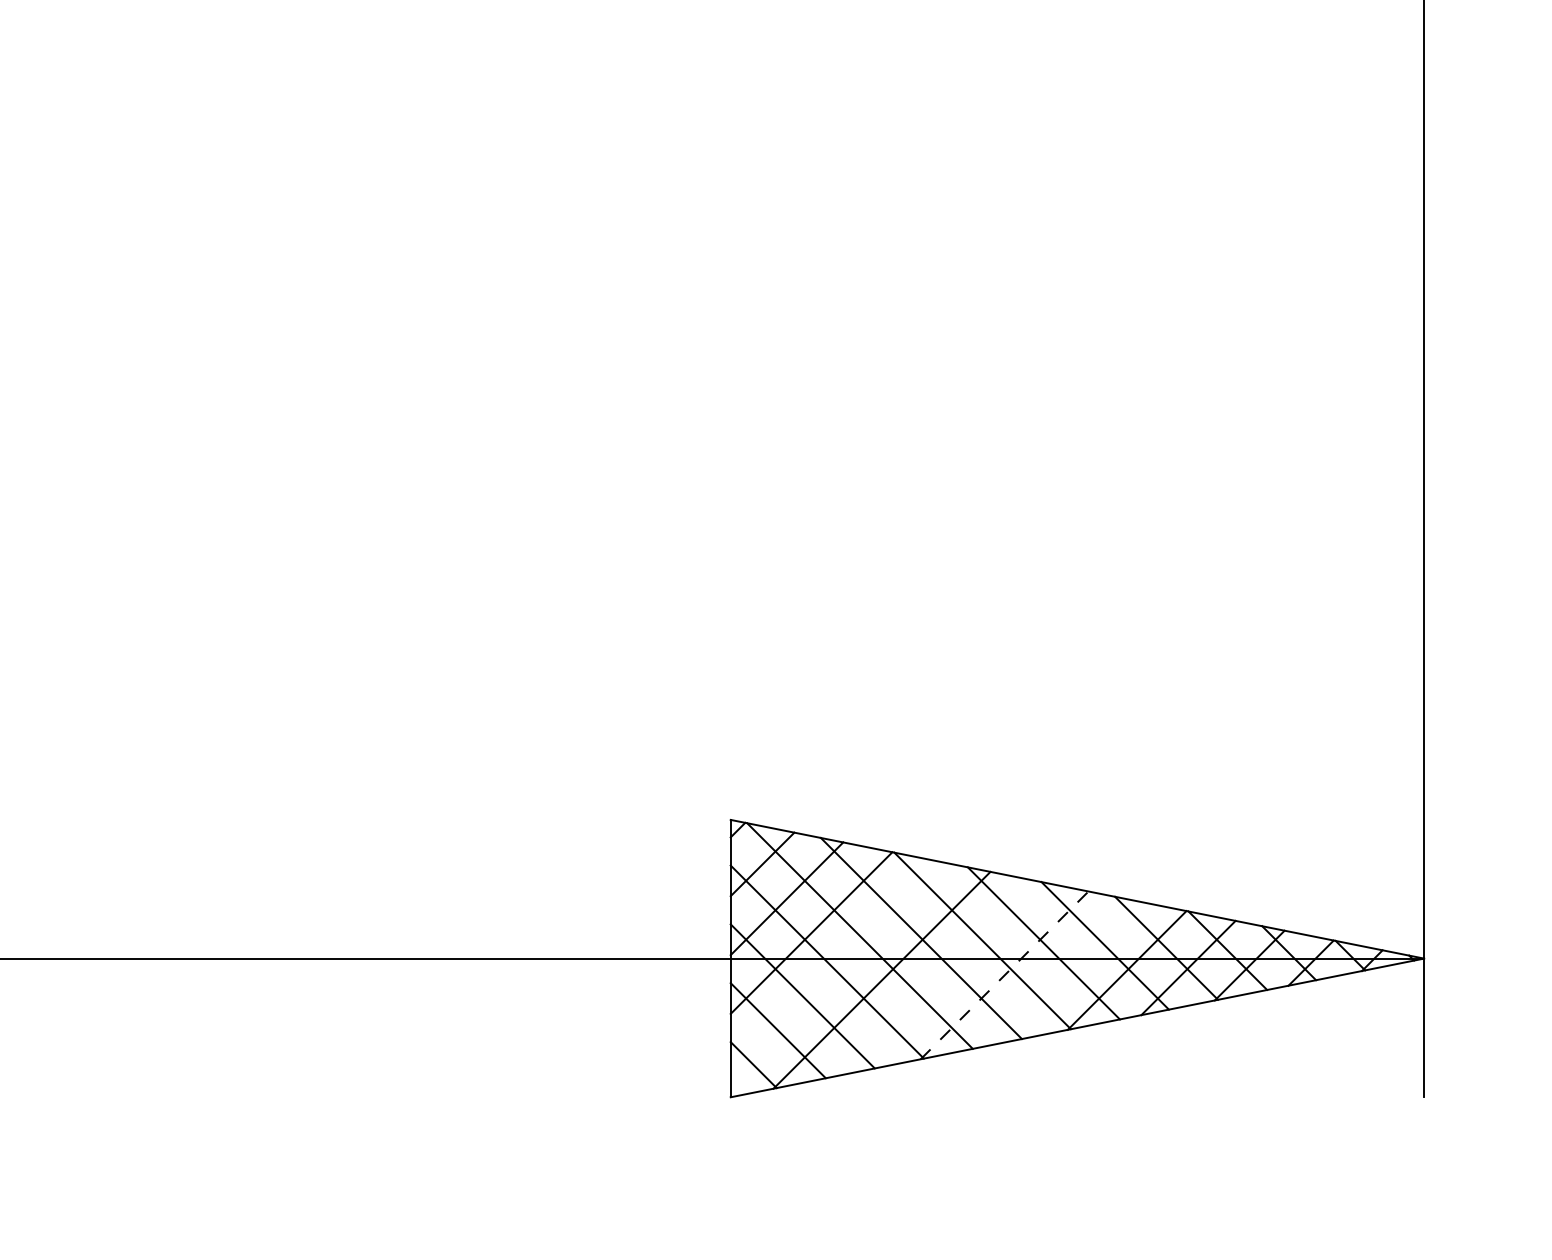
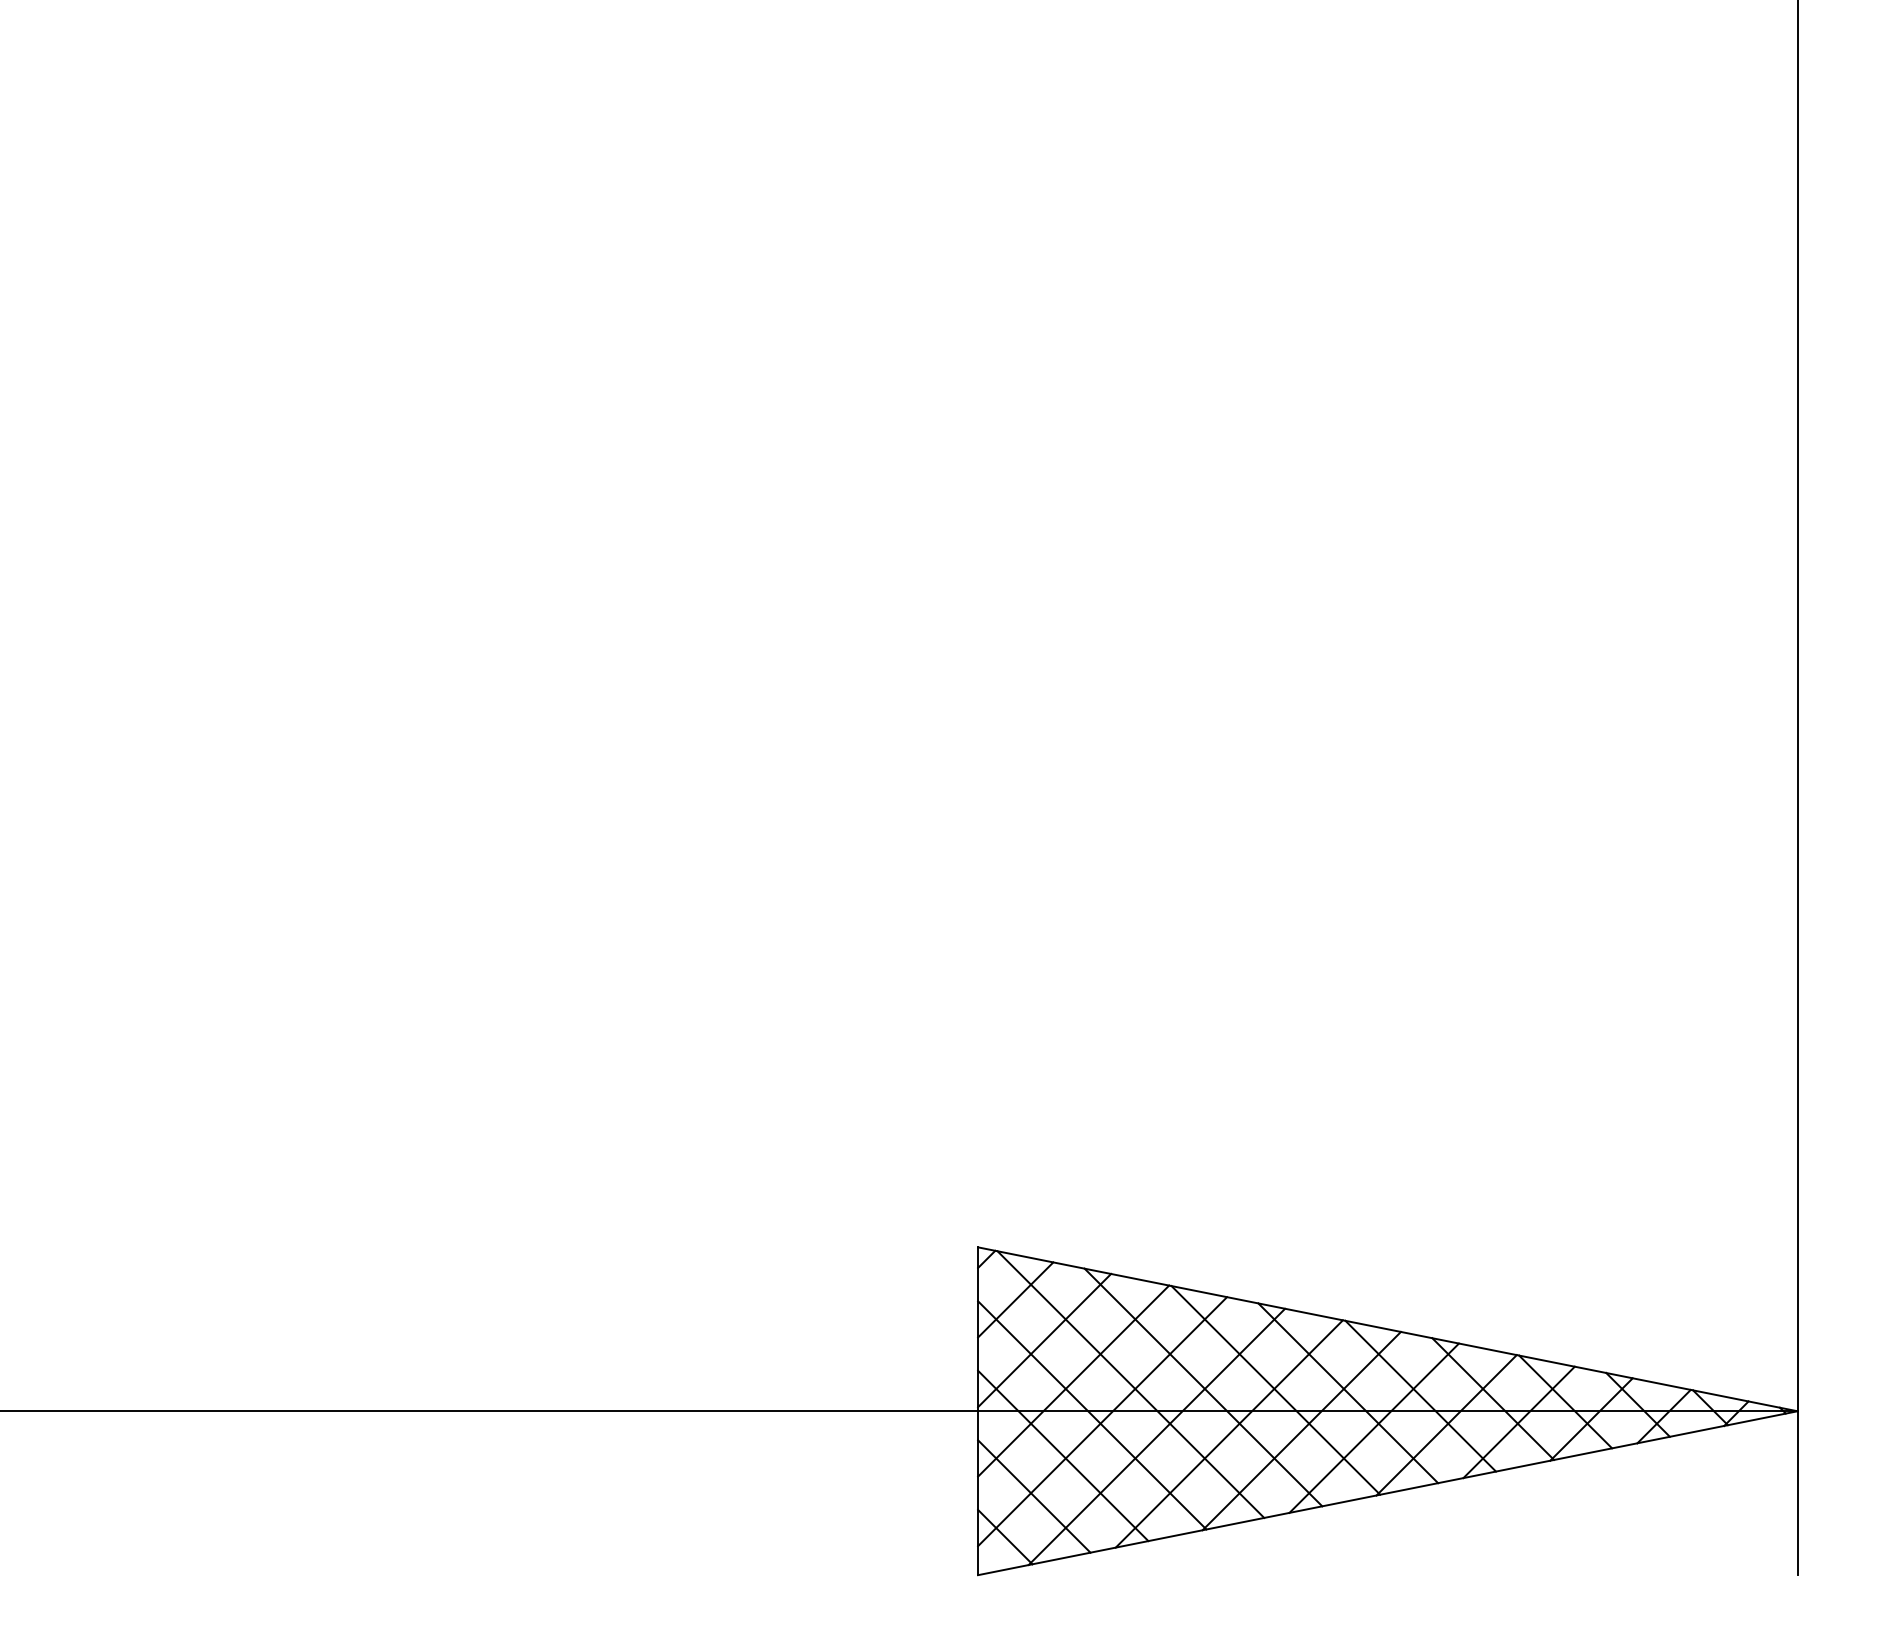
line: (835, 967) -> (1102, 1421), added
line: (1065, 972) -> (1373, 1427), added
line: (1005, 974) -> (1302, 1430), dashed -> solid
line: (942, 977) -> (1228, 1433), added

